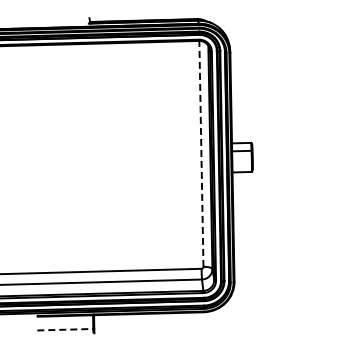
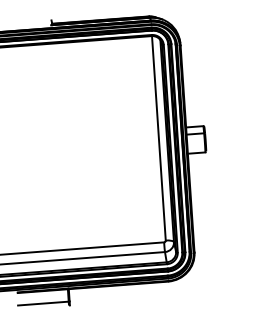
line: (201, 153) -> (158, 137), dashed -> solid
line: (65, 329) -> (43, 303), dashed -> solid

